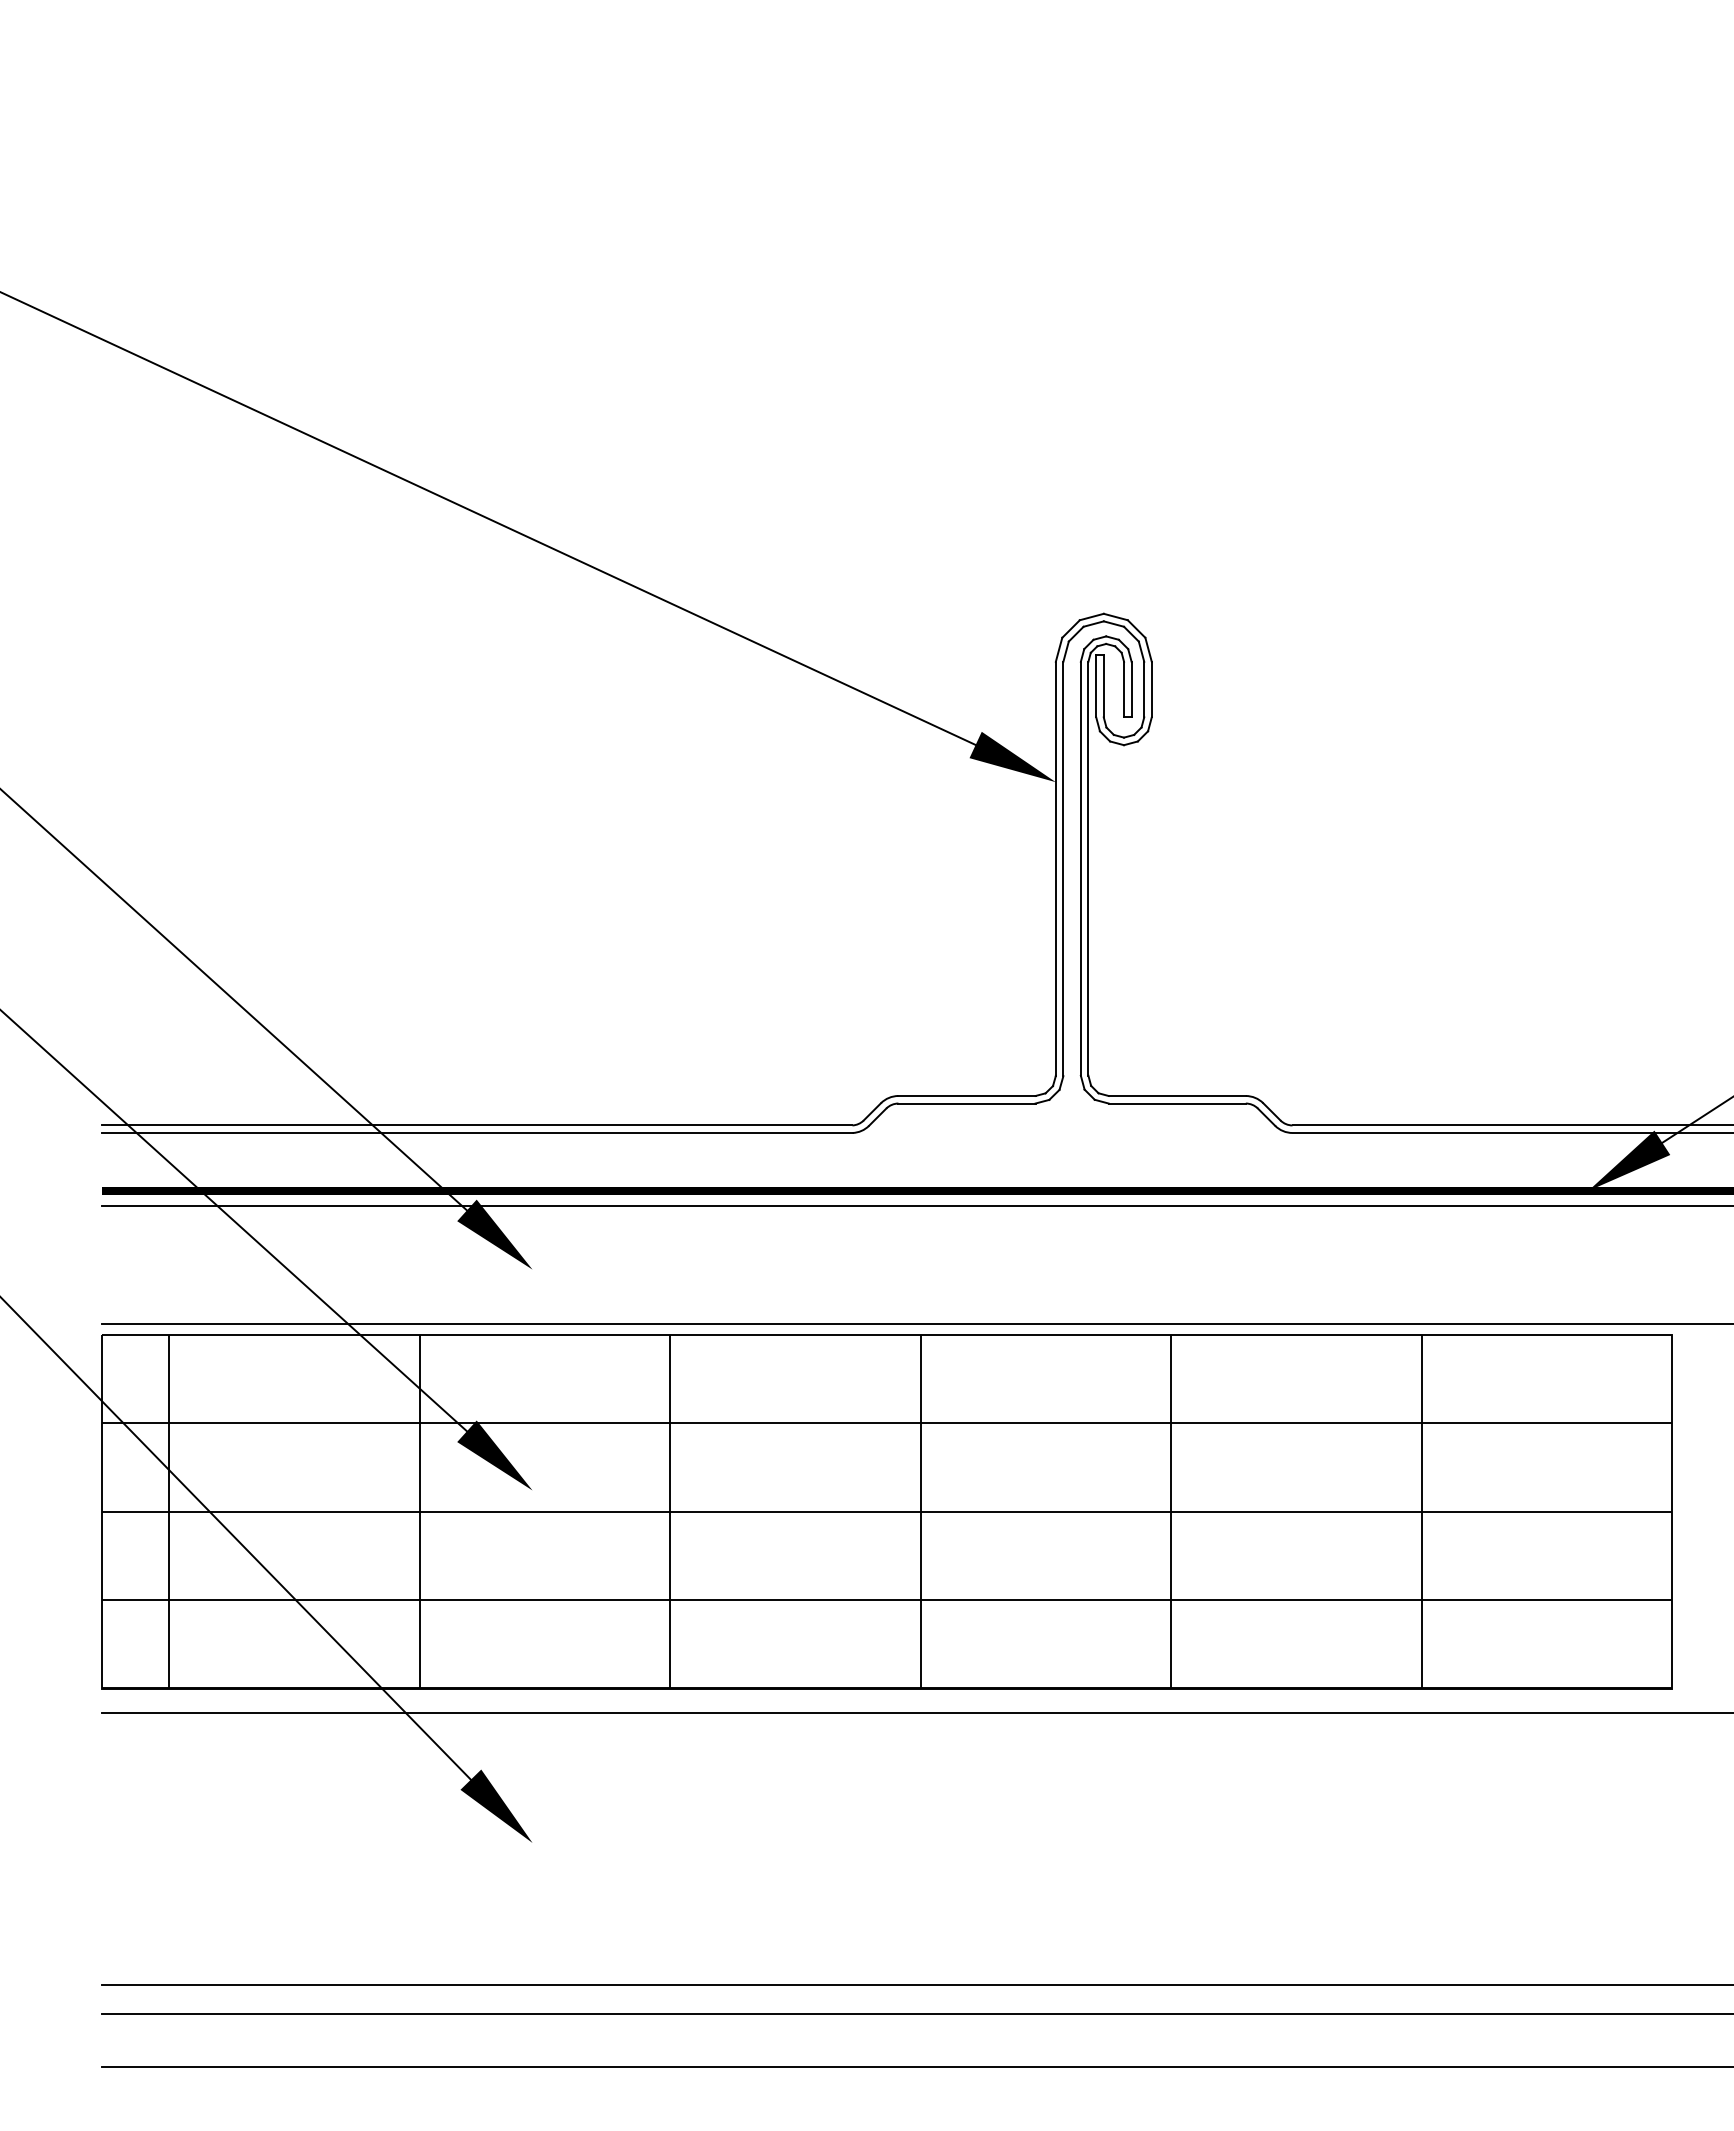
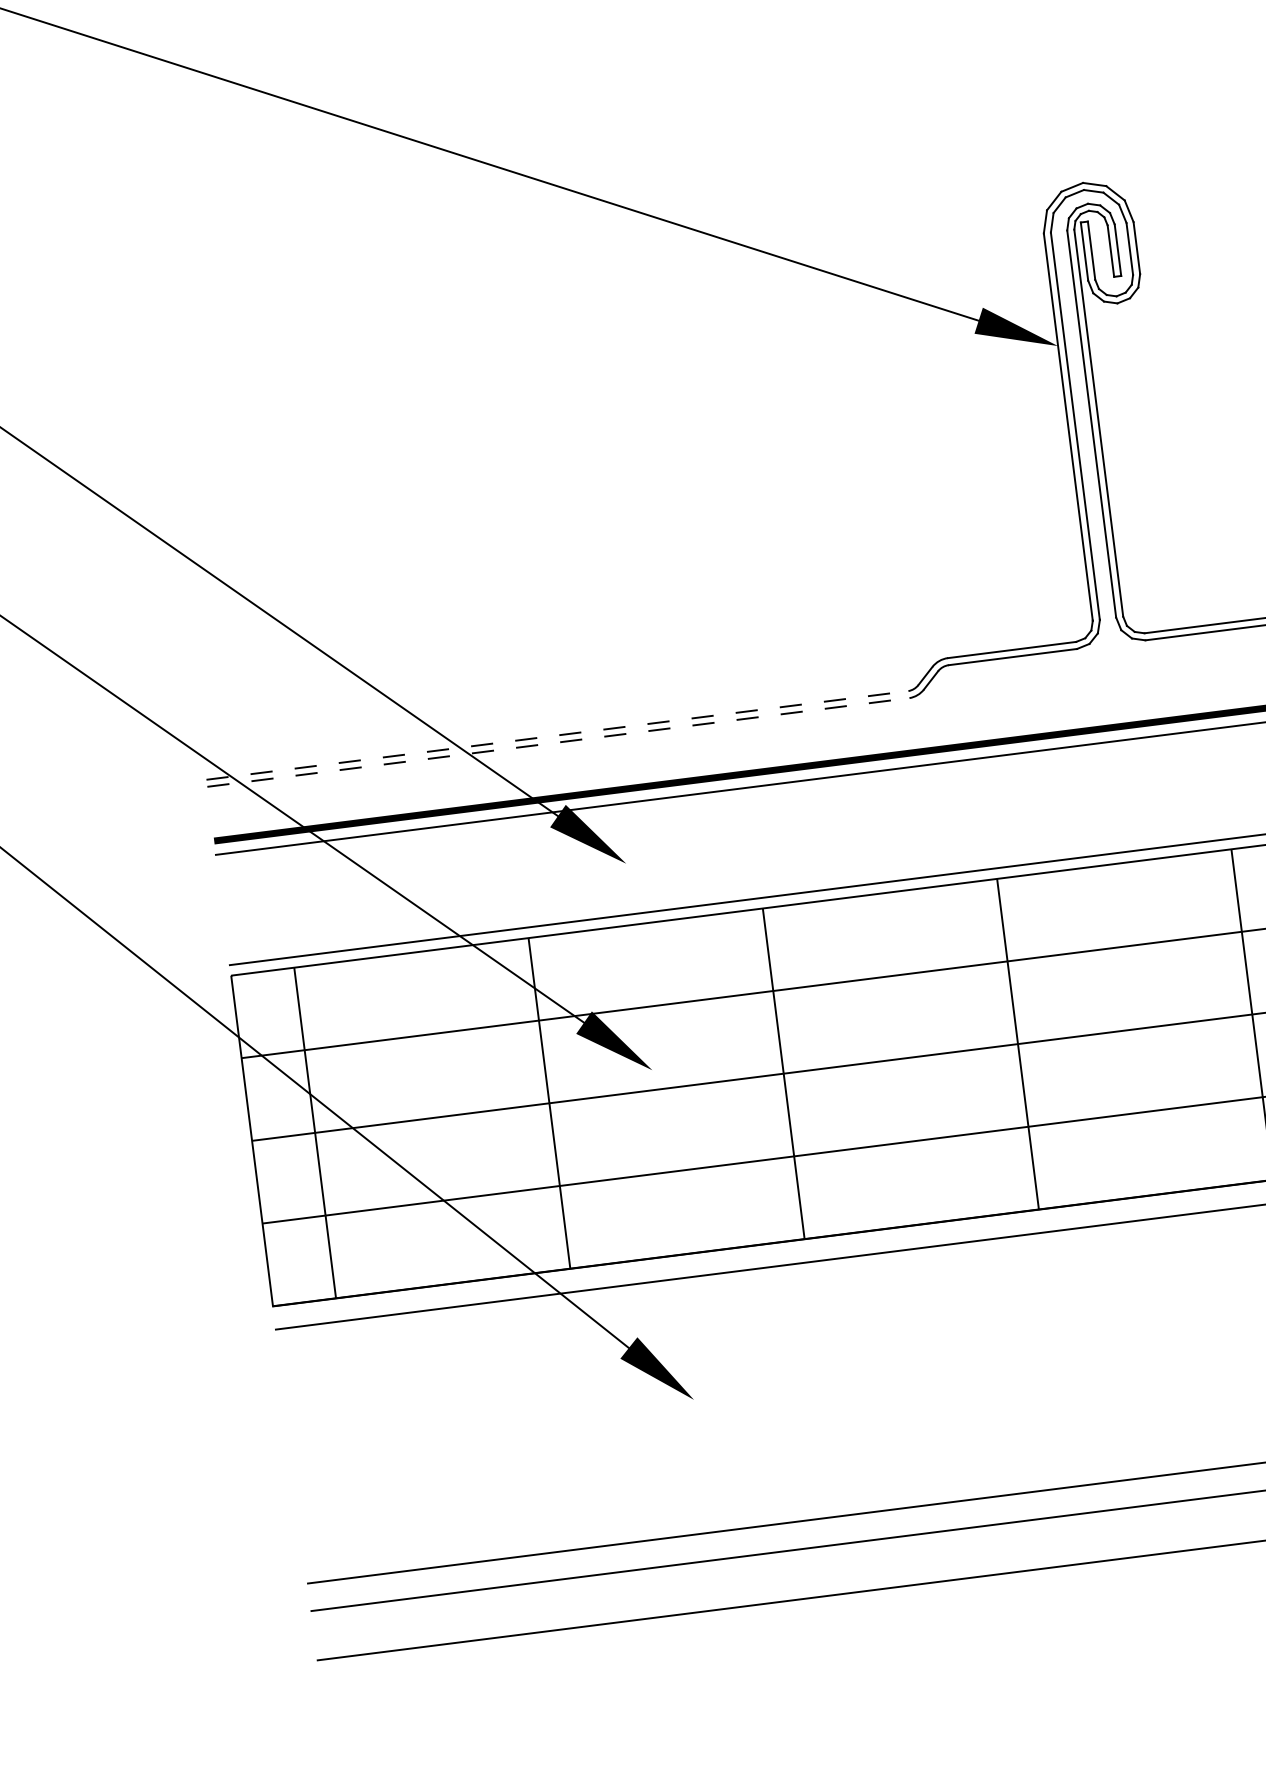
line: (477, 1125) -> (557, 735), solid -> dashed
line: (477, 1132) -> (558, 741), solid -> dashed

